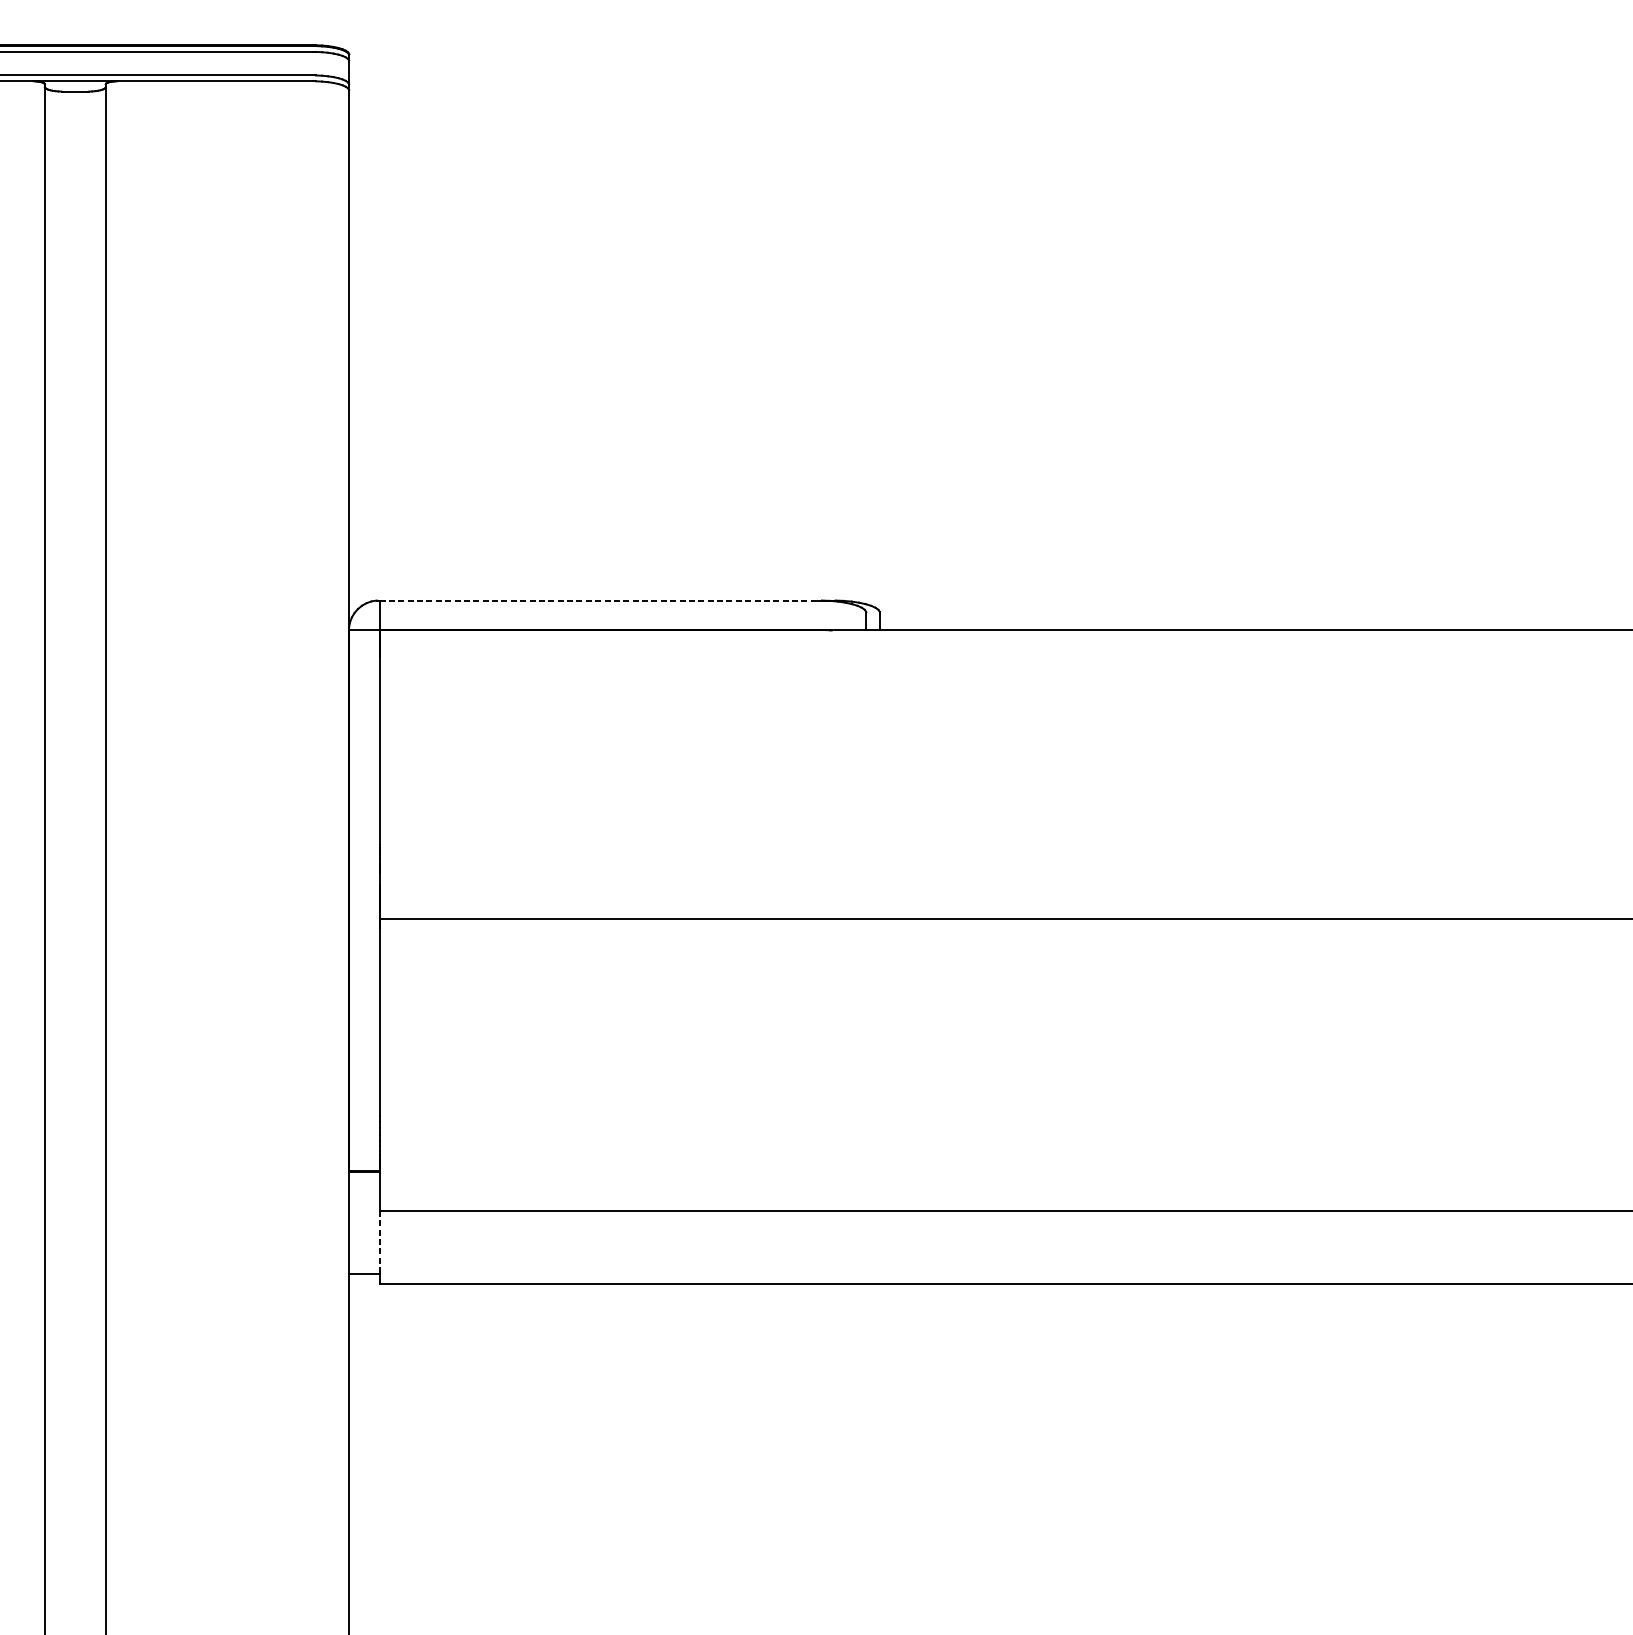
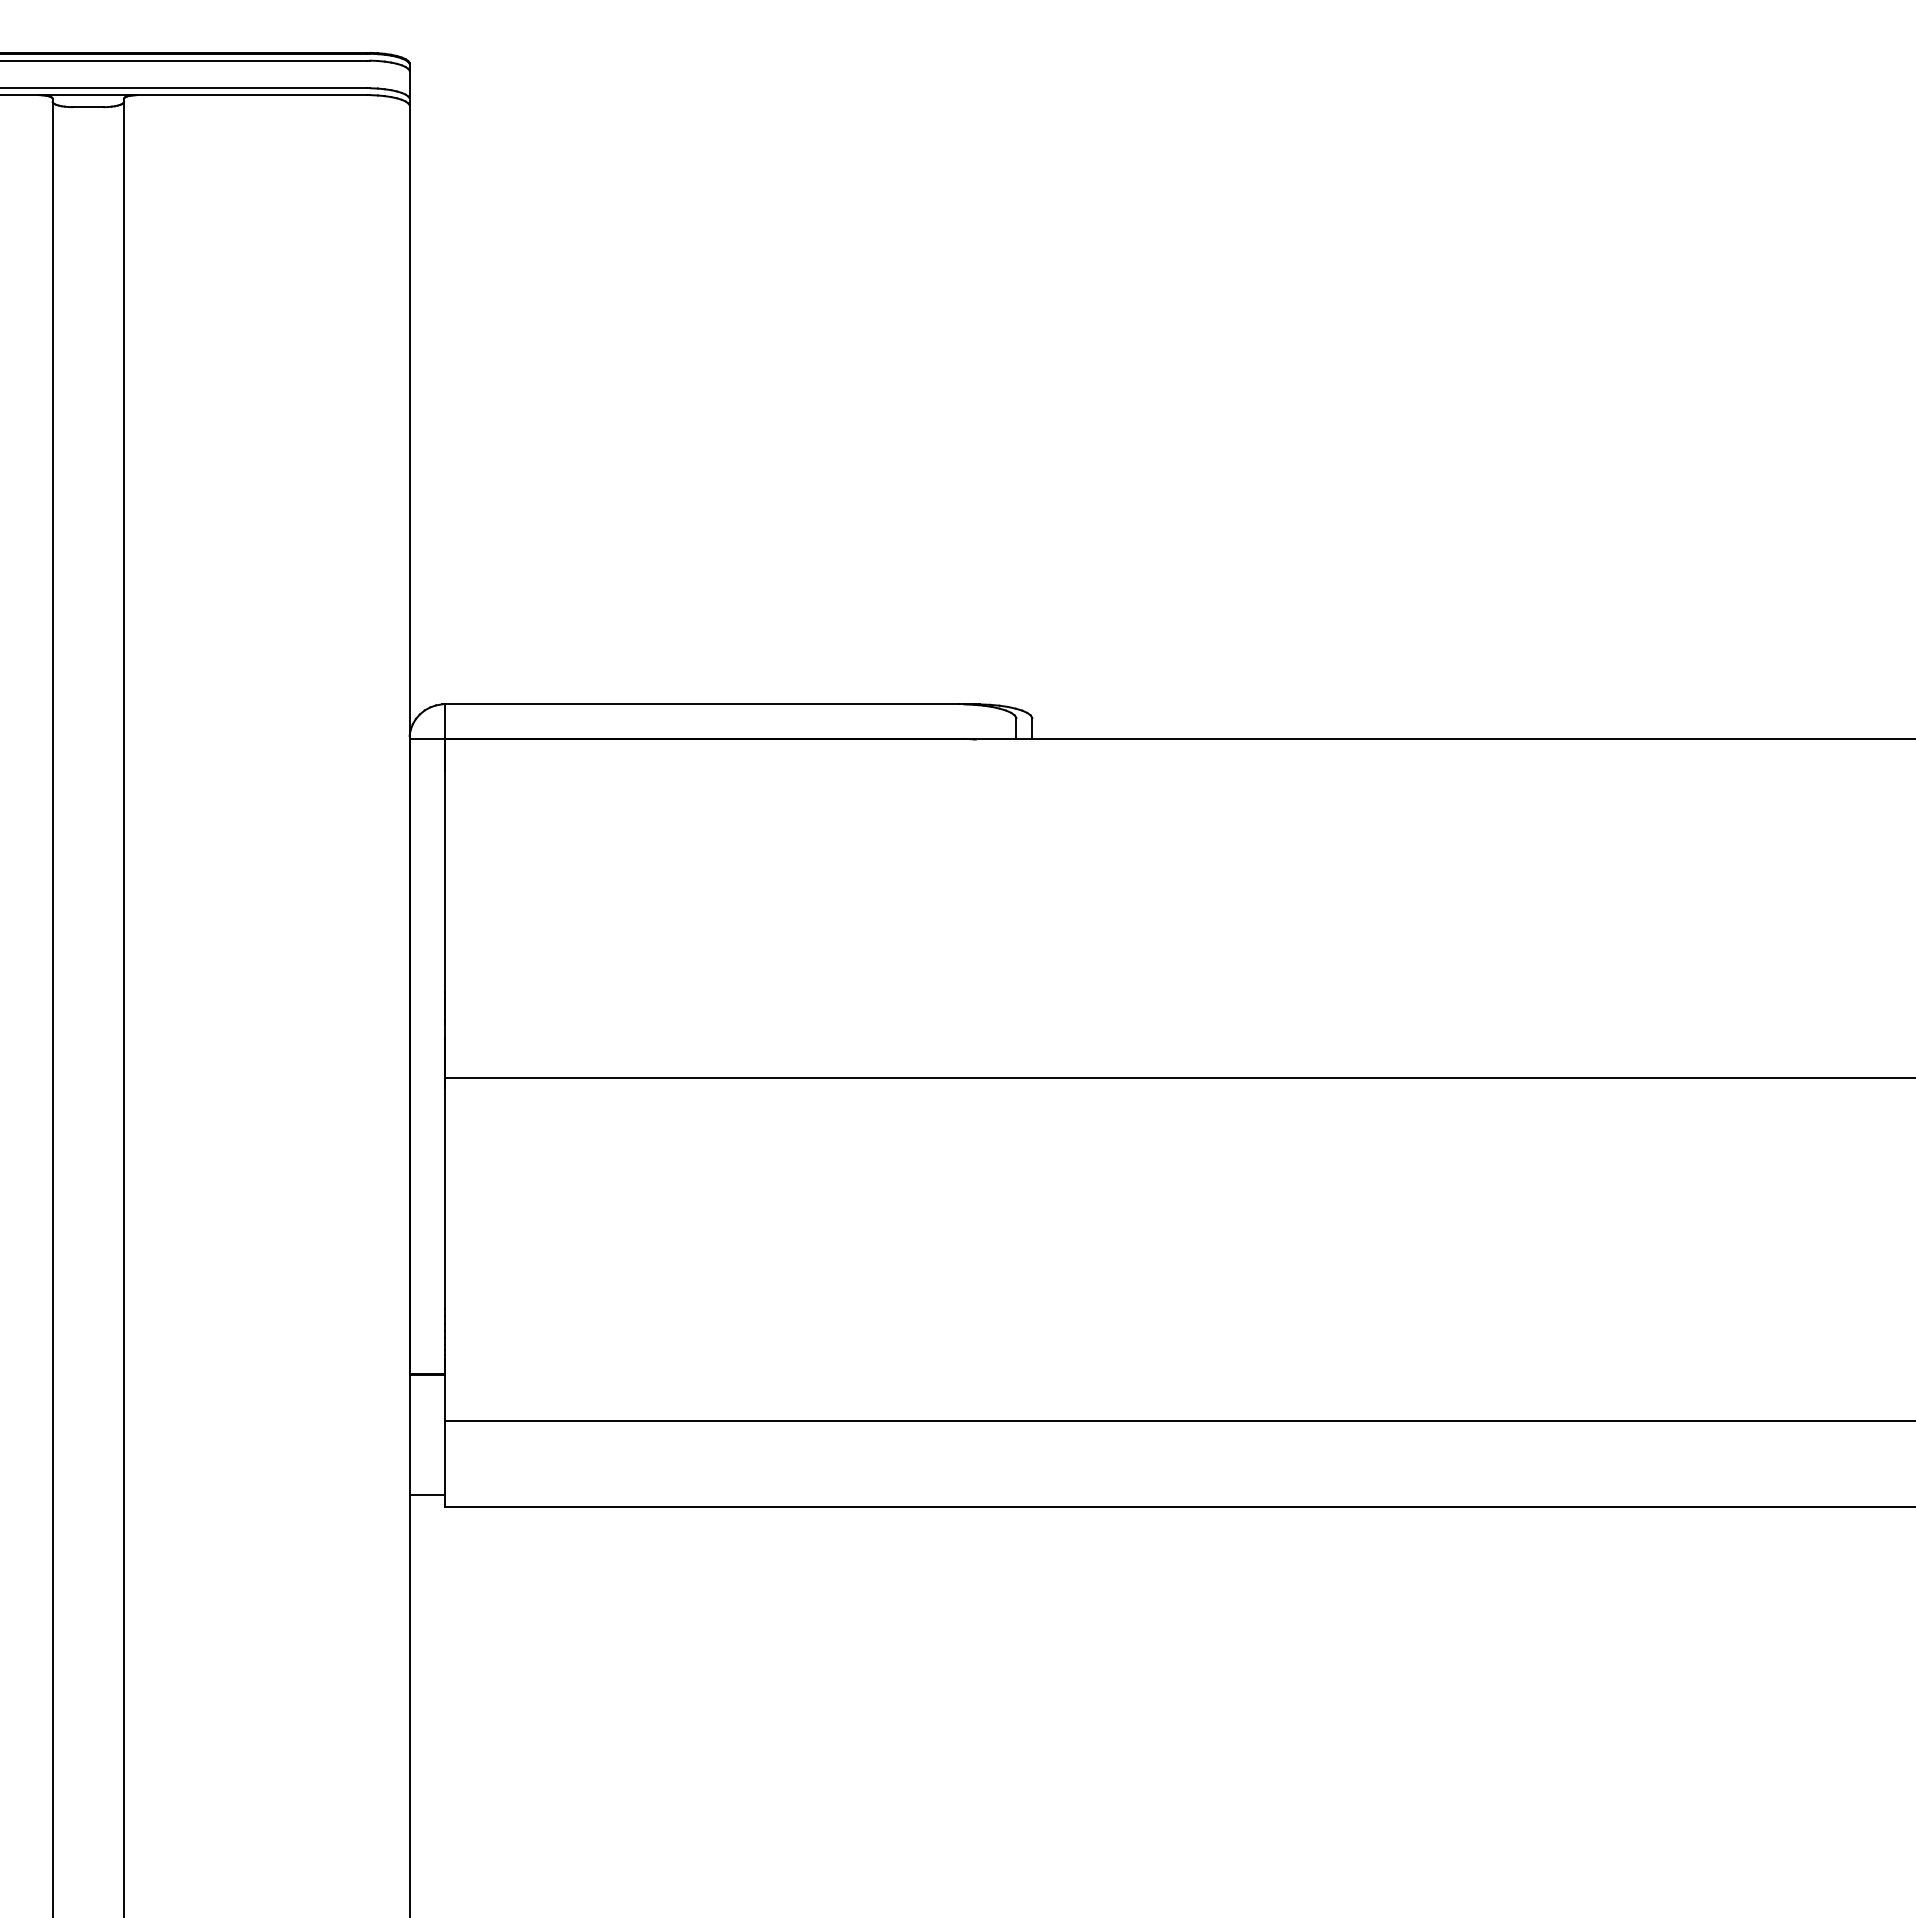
line: (598, 600) -> (702, 704), dashed -> solid
line: (379, 1241) -> (445, 1456), dashed -> solid

